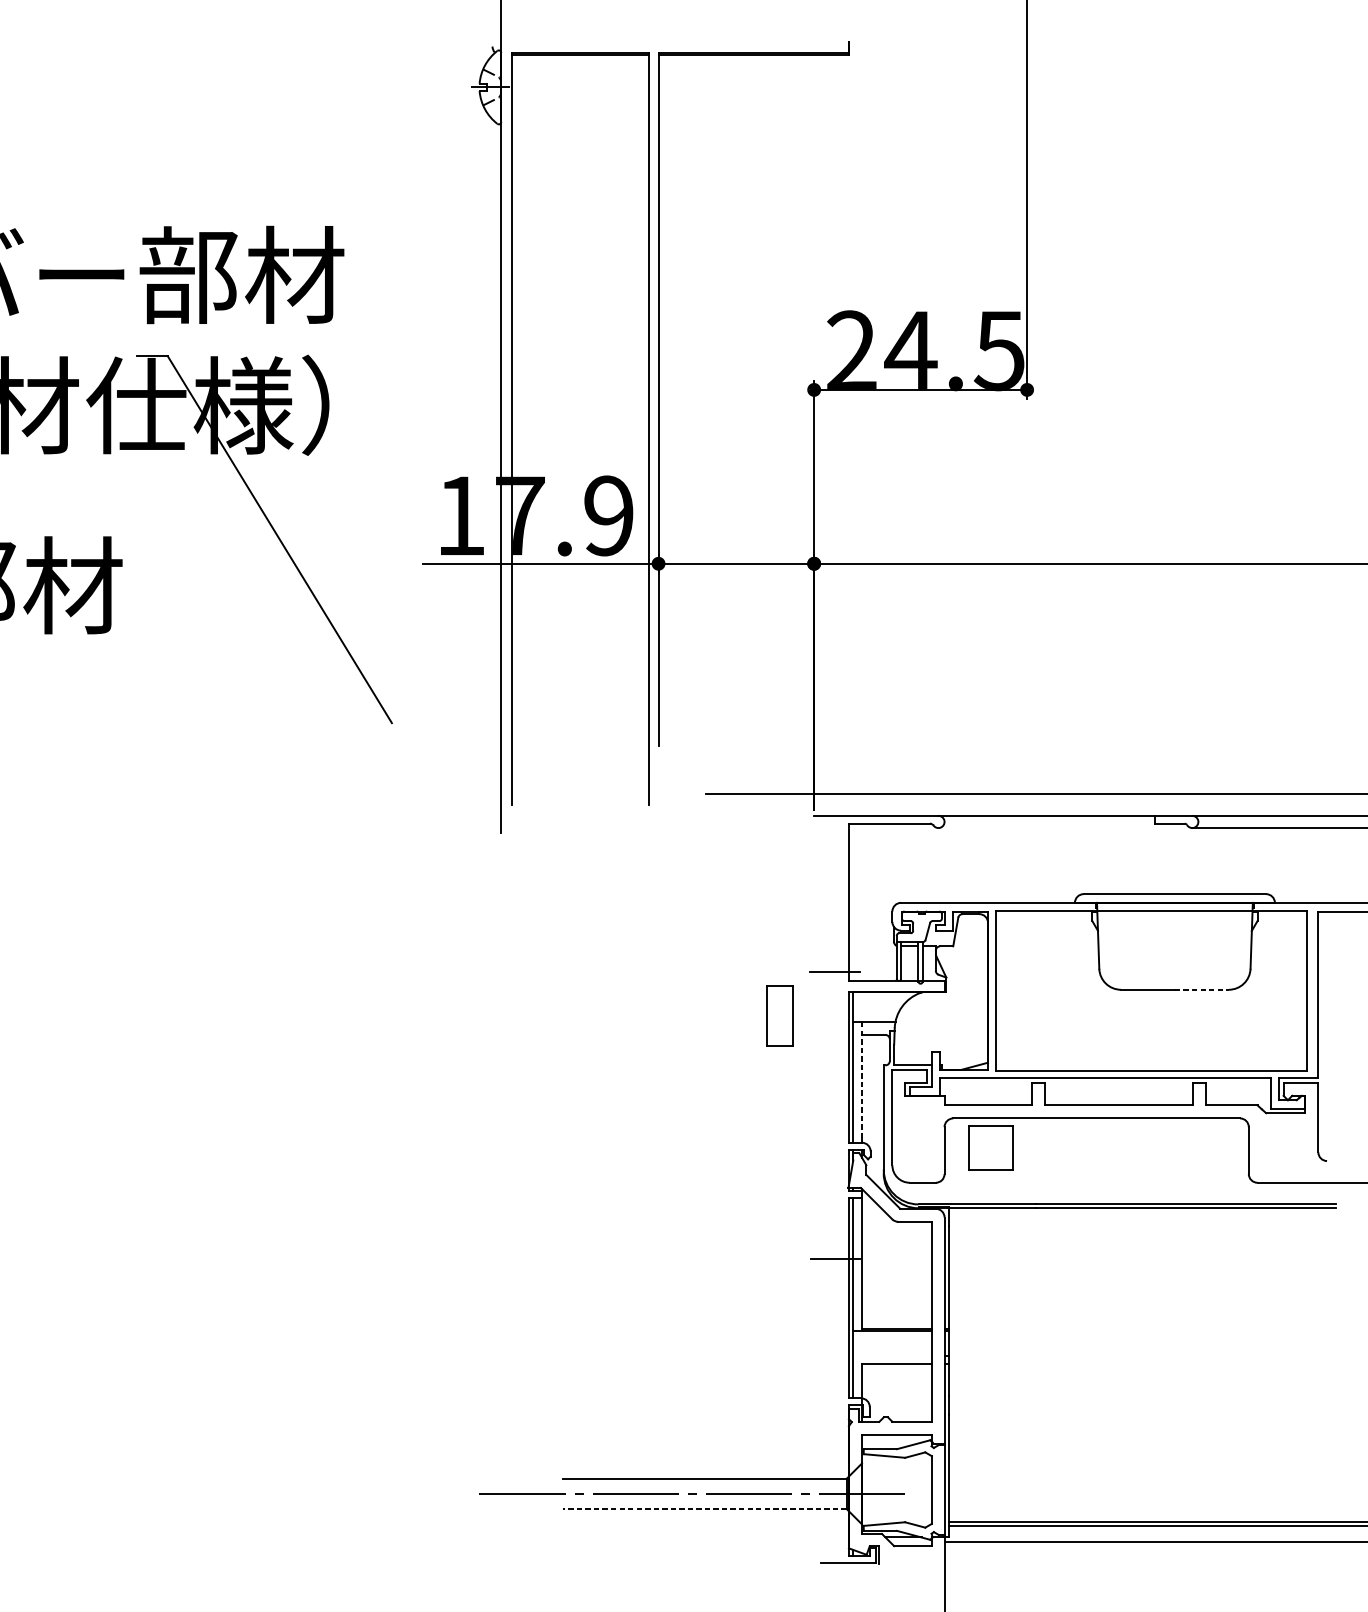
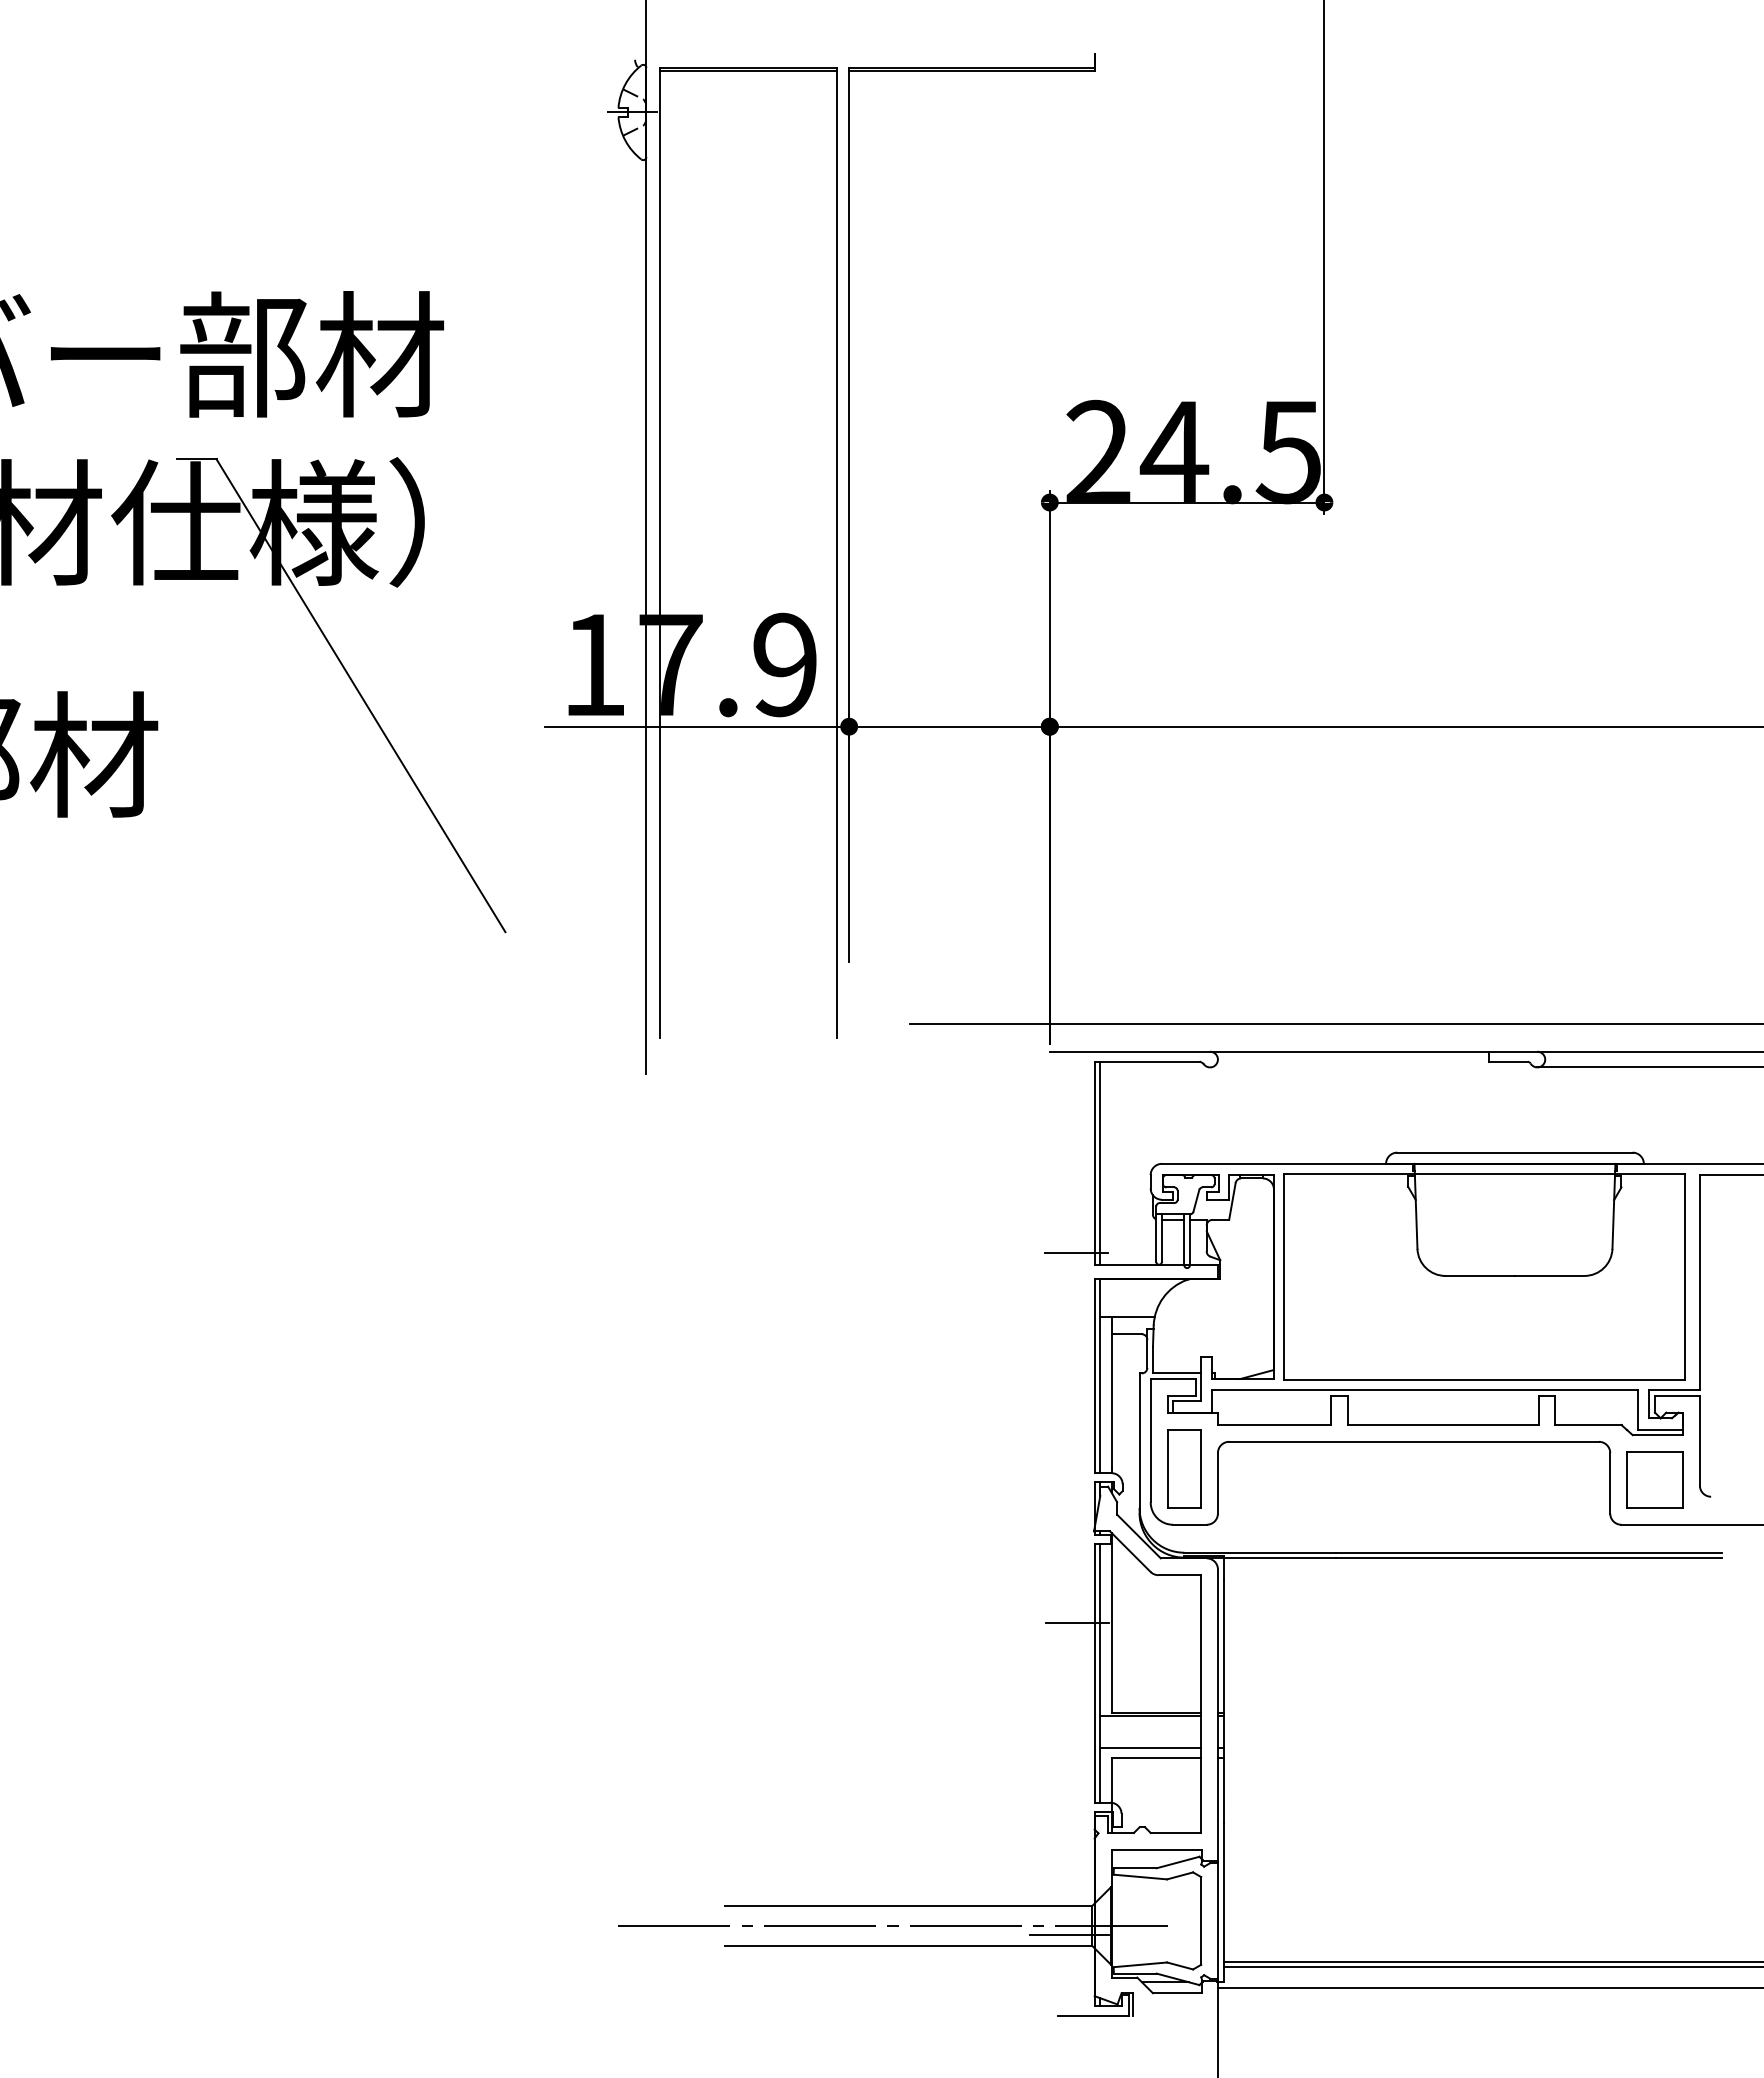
line: (853, 901) -> (1100, 1162), added
line: (1201, 989) -> (1549, 1275), dashed -> solid
part: (780, 1015) -> (1184, 1468), moved
line: (862, 1081) -> (1111, 1394), dashed -> solid
part: (990, 1147) -> (1654, 1479), moved
line: (892, 1355) -> (1150, 1747), added
line: (829, 1500) -> (1069, 1934), added
line: (704, 1509) -> (908, 1945), dashed -> solid

